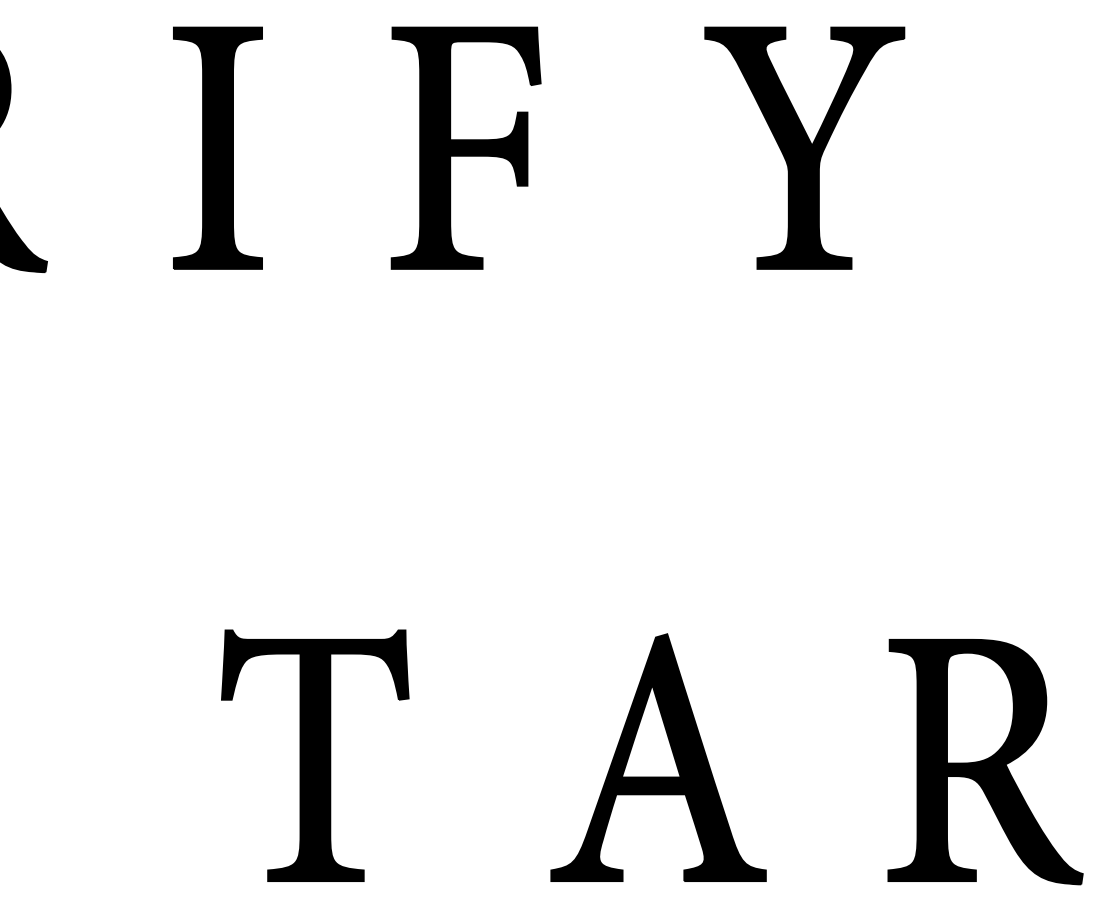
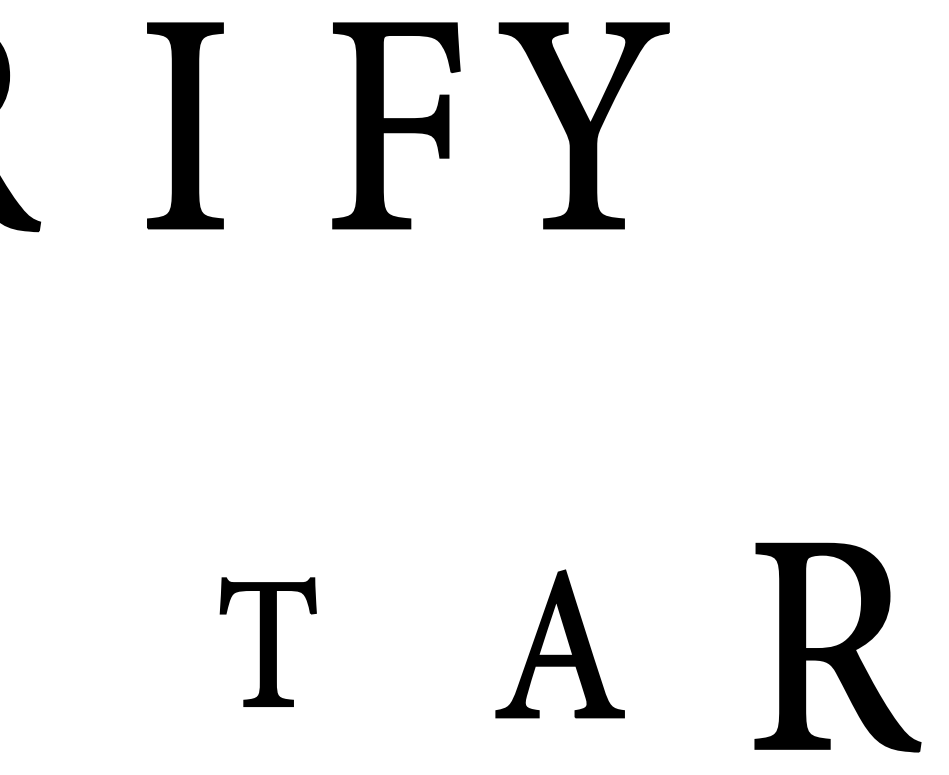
part: (803, 147) -> (583, 125), moved
part: (315, 754) -> (268, 641), size x0.6
part: (659, 757) -> (560, 643), size x0.7

